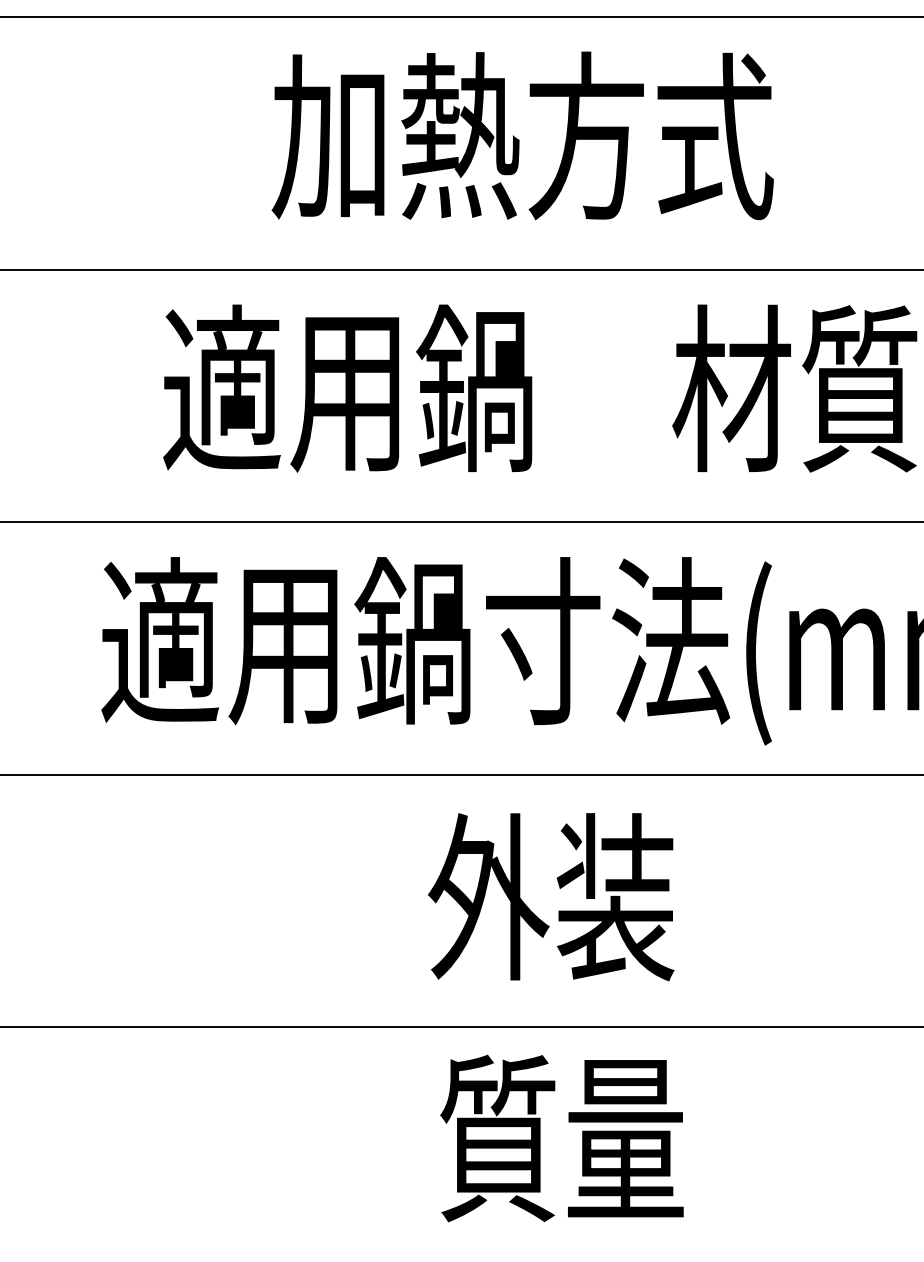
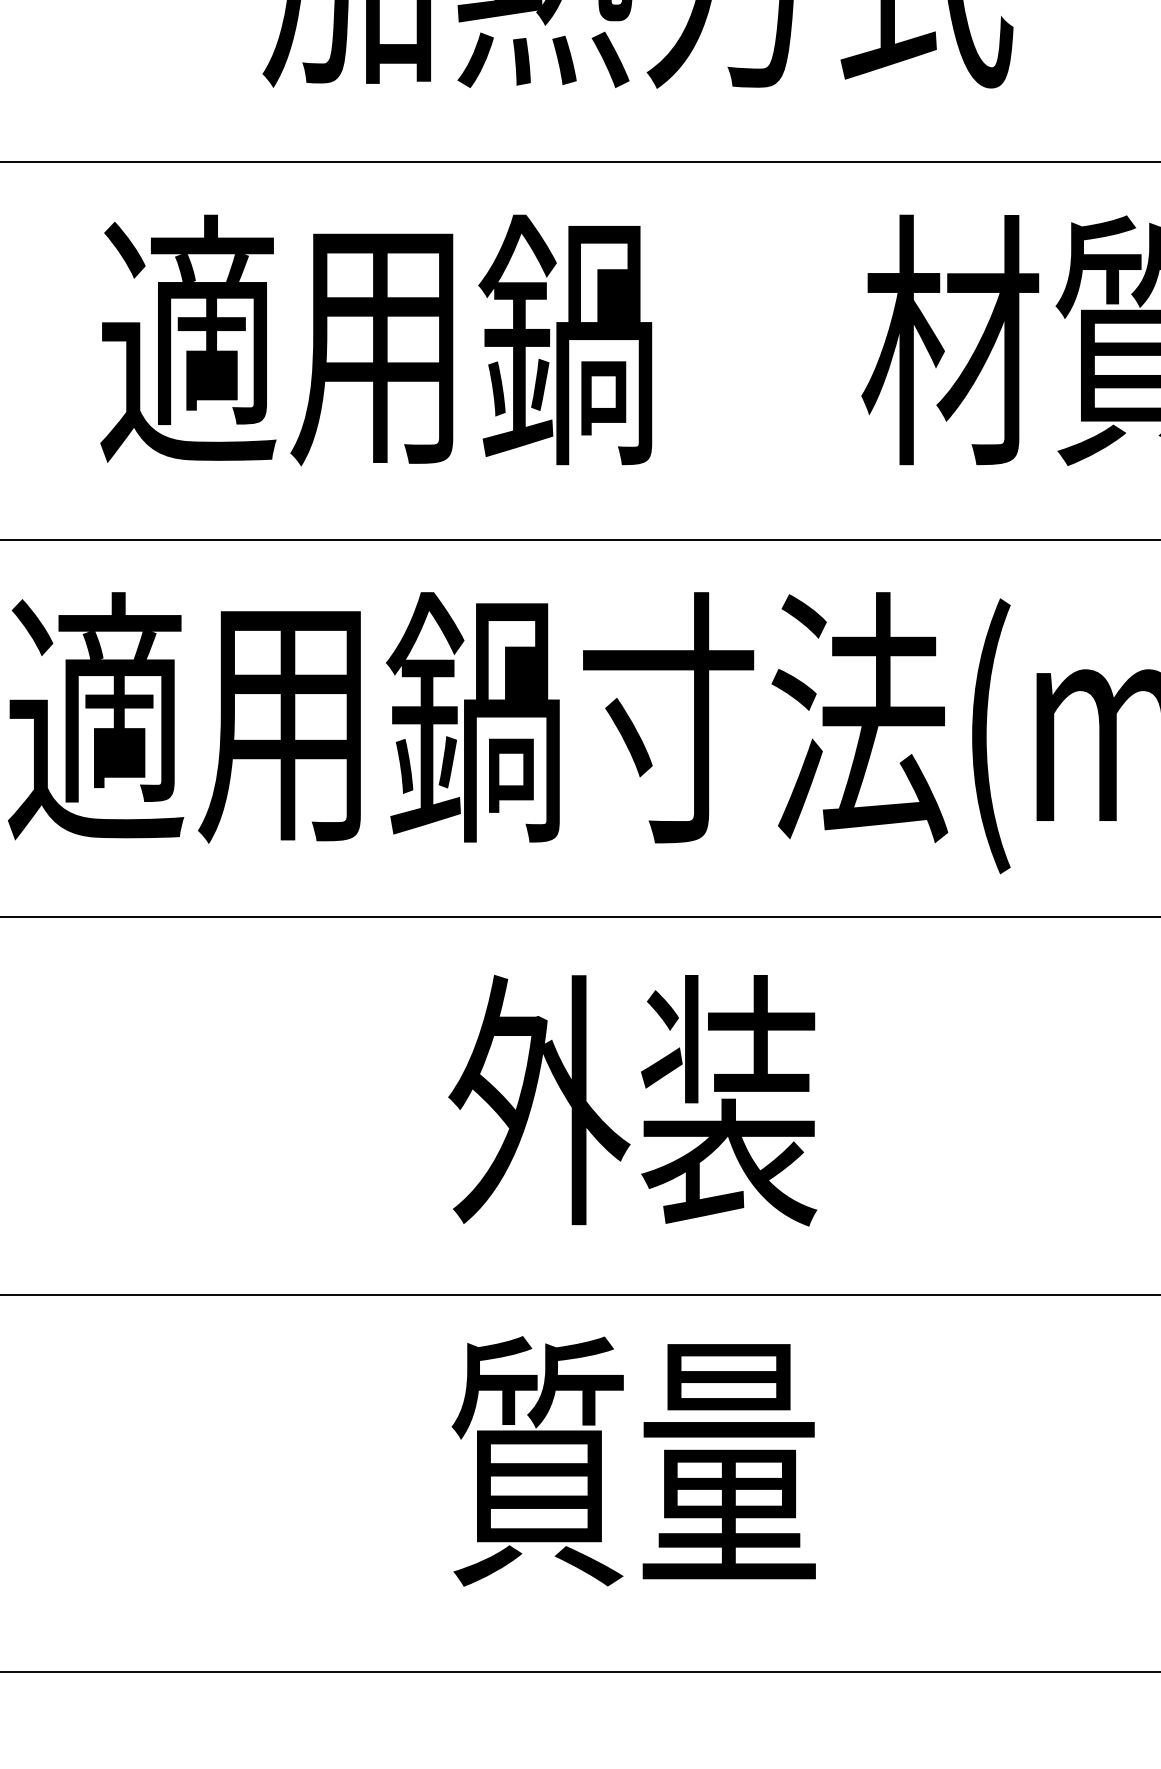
text: (551, 897) -> (633, 1101), moved
text: (561, 1138) -> (633, 1461), moved

